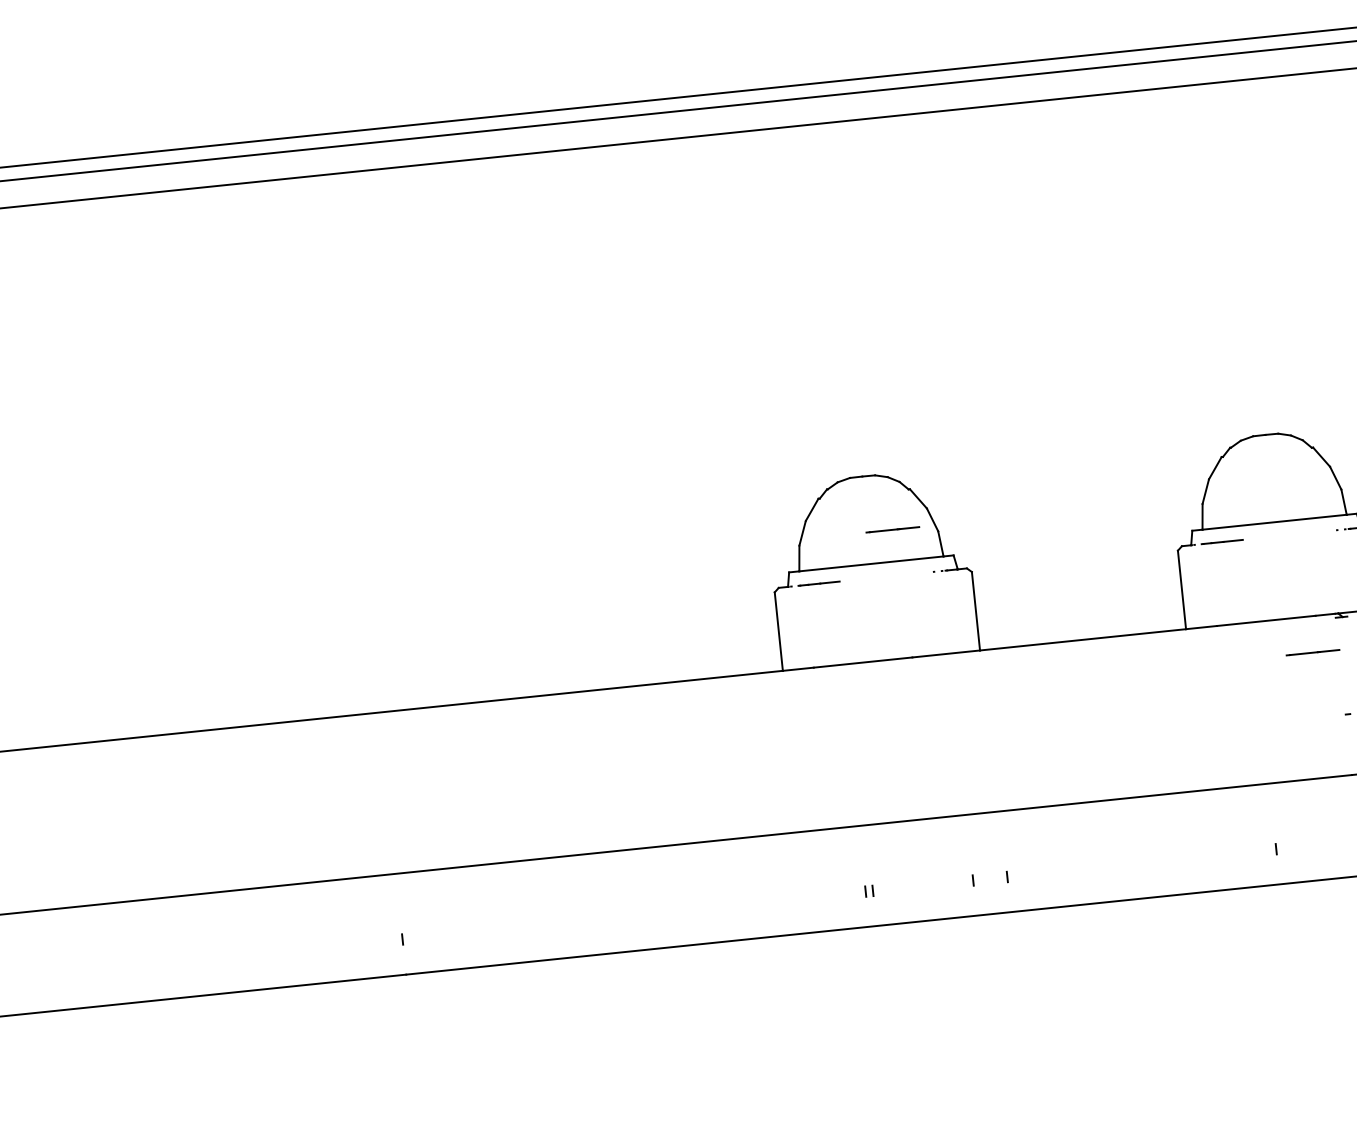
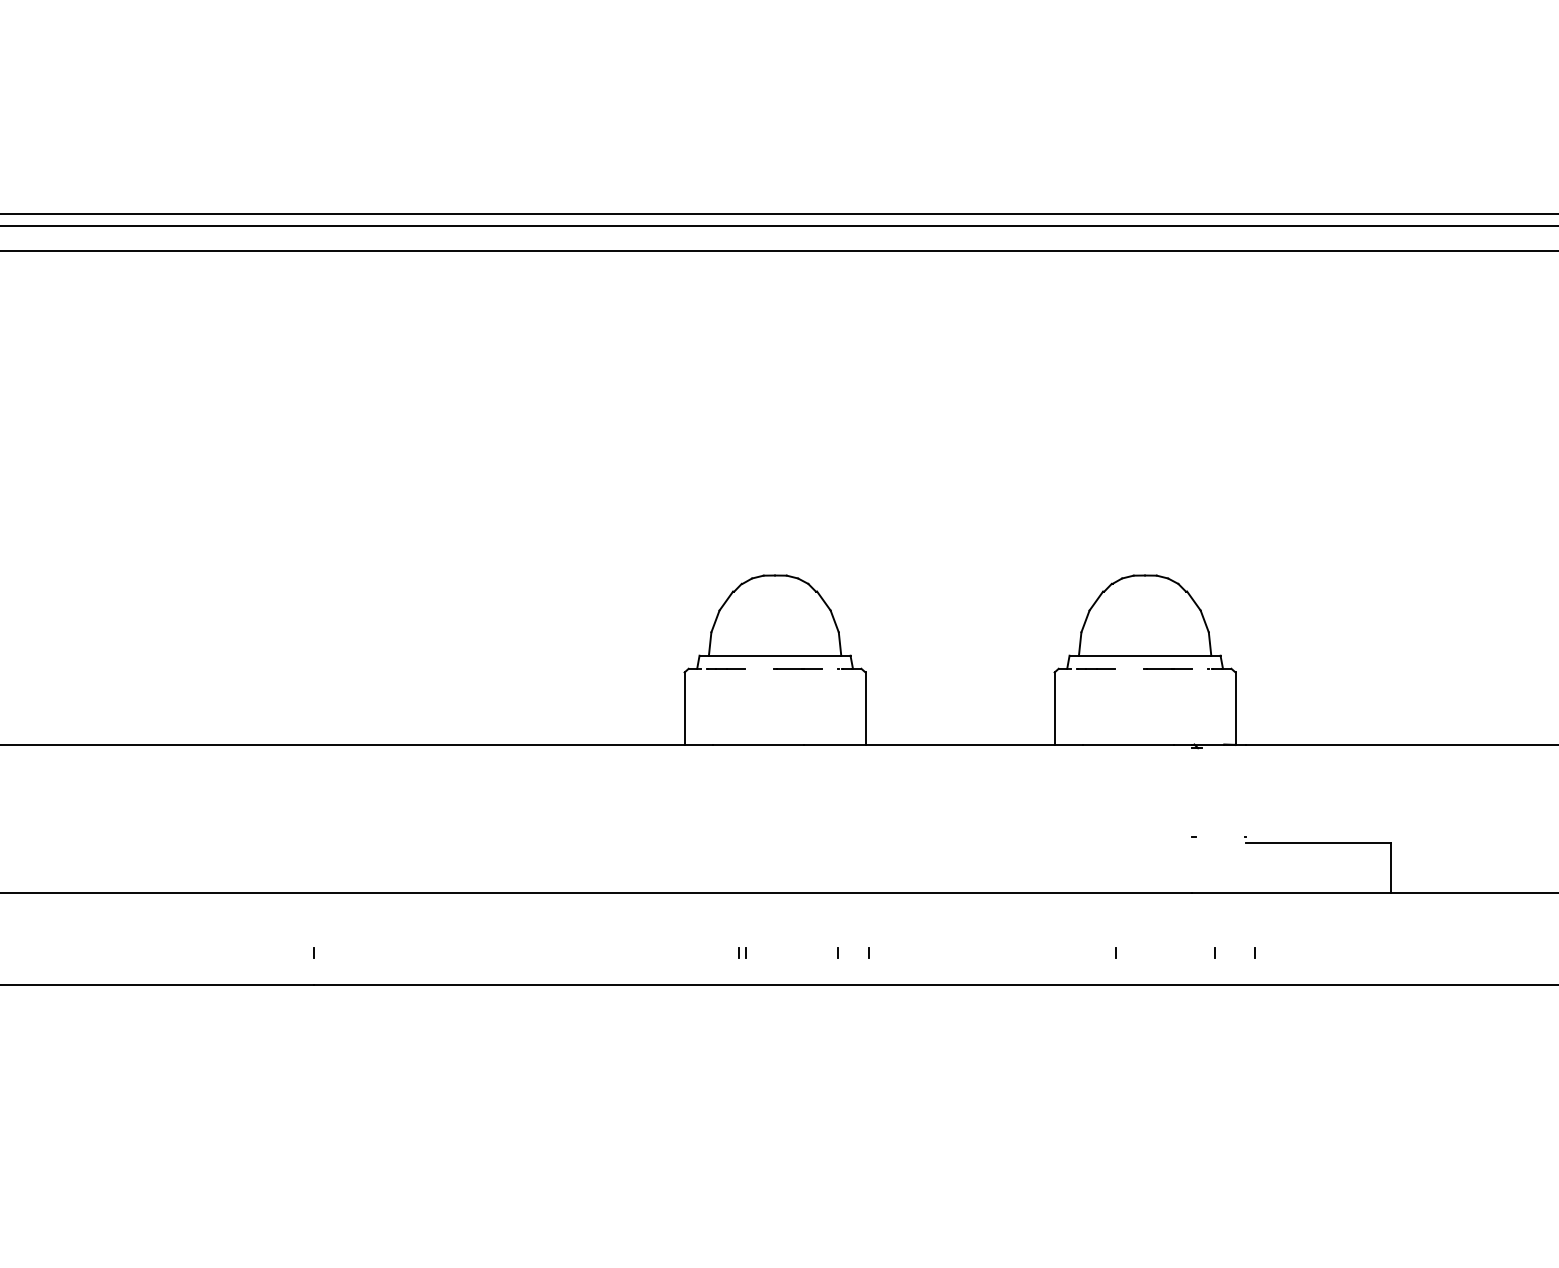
line: (892, 529) -> (797, 668), moved
line: (1312, 652) -> (1167, 668), moved

